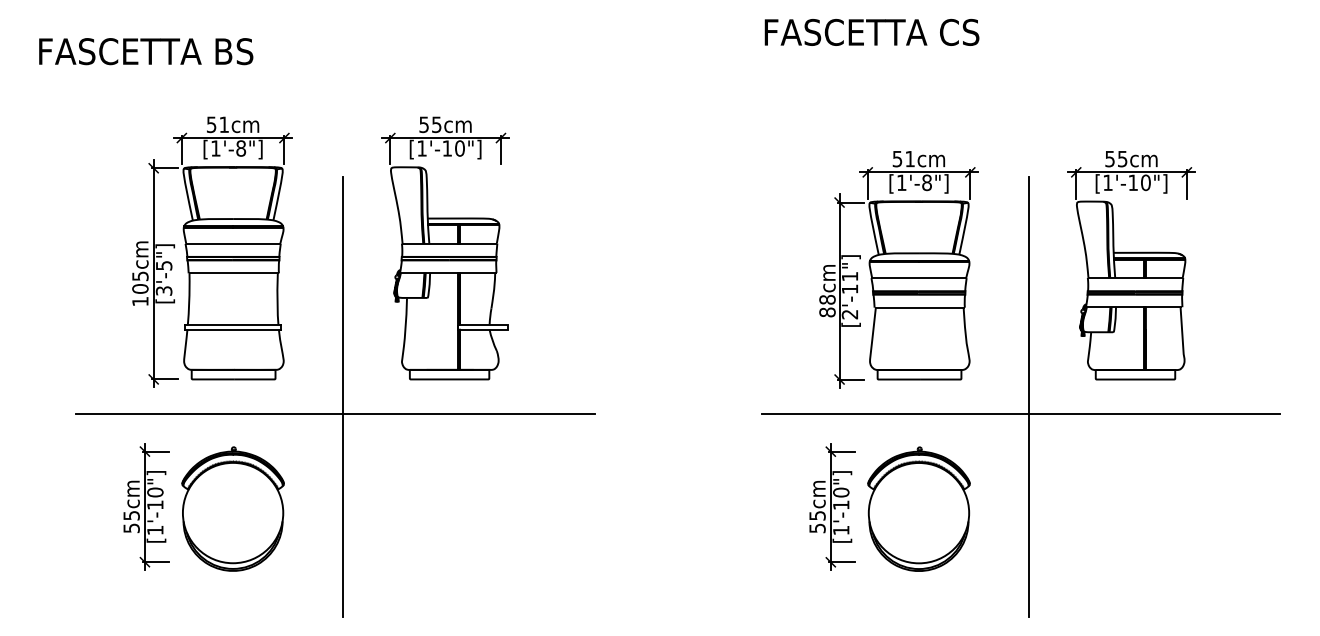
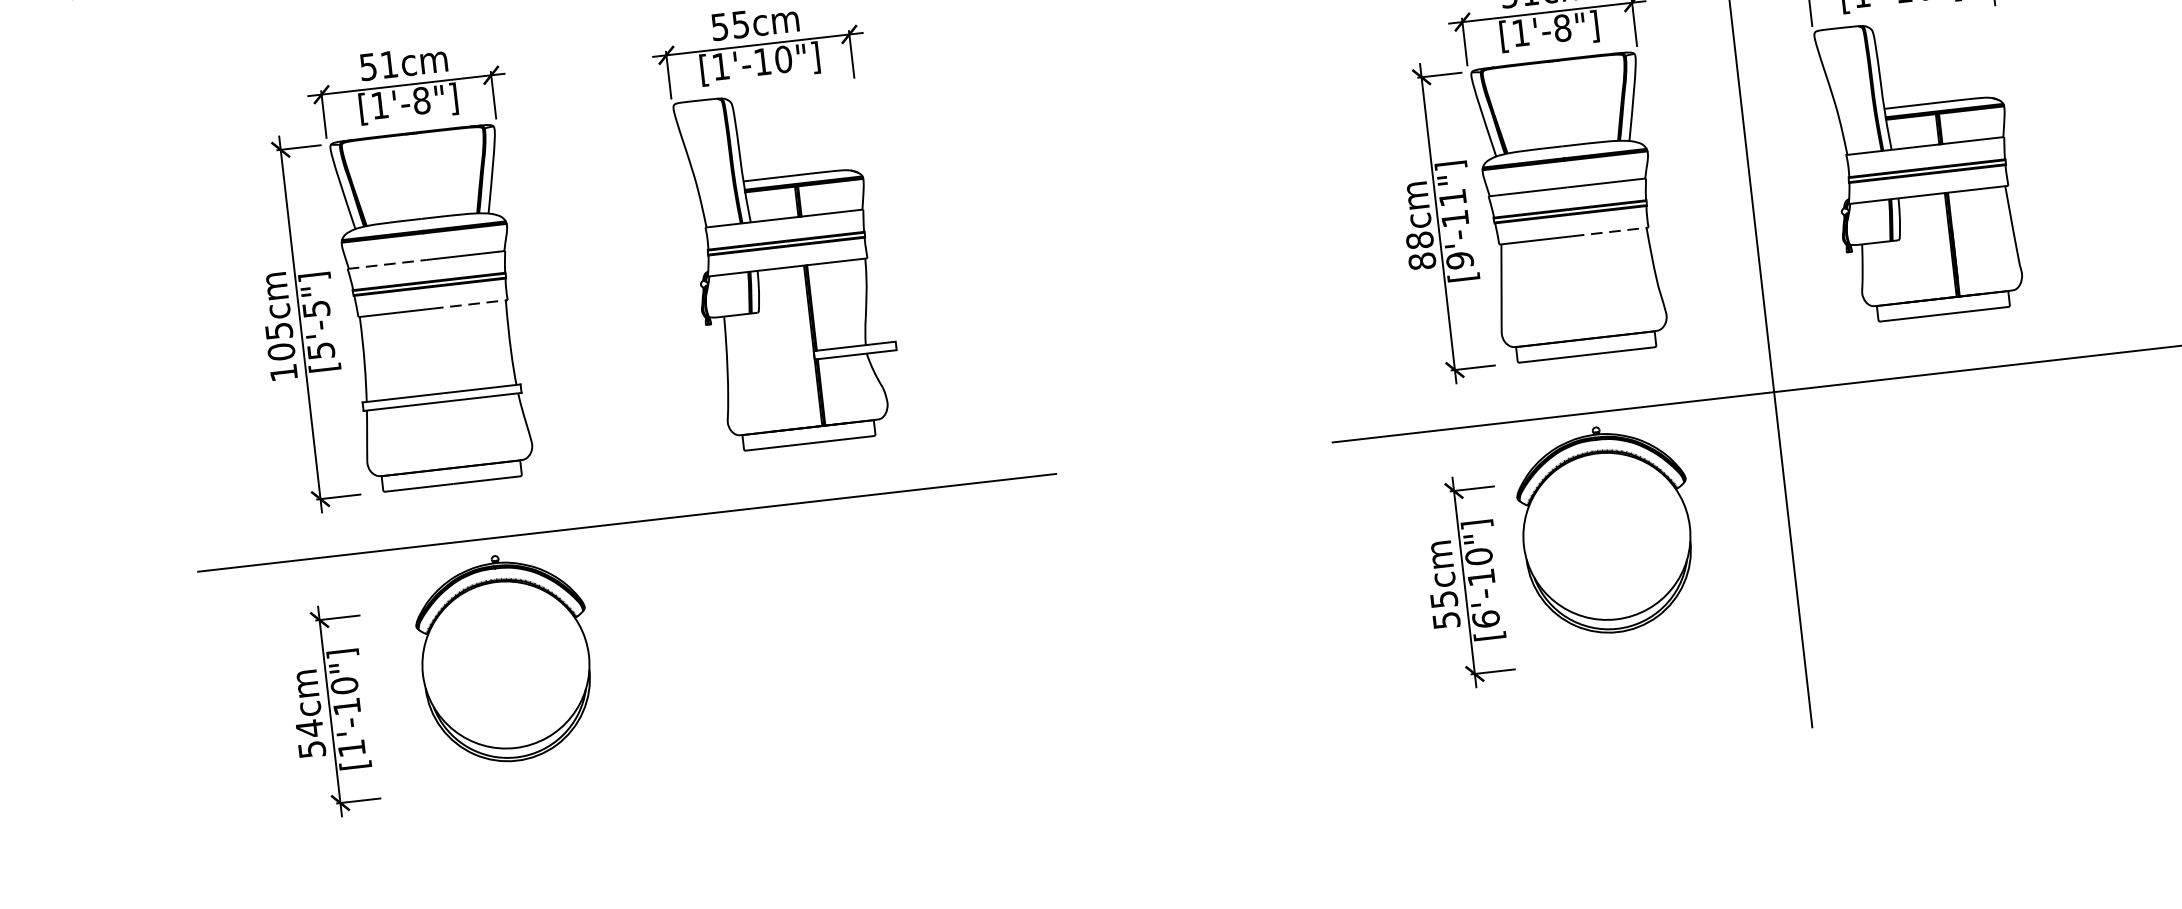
line: (209, 243) -> (387, 263), solid -> dashed
line: (256, 273) -> (470, 304), solid -> dashed
text: (163, 290) -> (319, 350), [3'-5"] -> [5'-5"]
line: (941, 307) -> (1609, 231), solid -> dashed
text: (849, 314) -> (1459, 260), [2'-11"] -> [9'-11"]
line: (342, 396) -> (636, 491), removed
part: (232, 508) -> (504, 657), moved
part: (918, 508) -> (1605, 528), moved
text: (131, 515) -> (309, 728), 55cm -> 54cm
text: (841, 530) -> (1486, 619), [1'-10"] -> [6'-10"]

